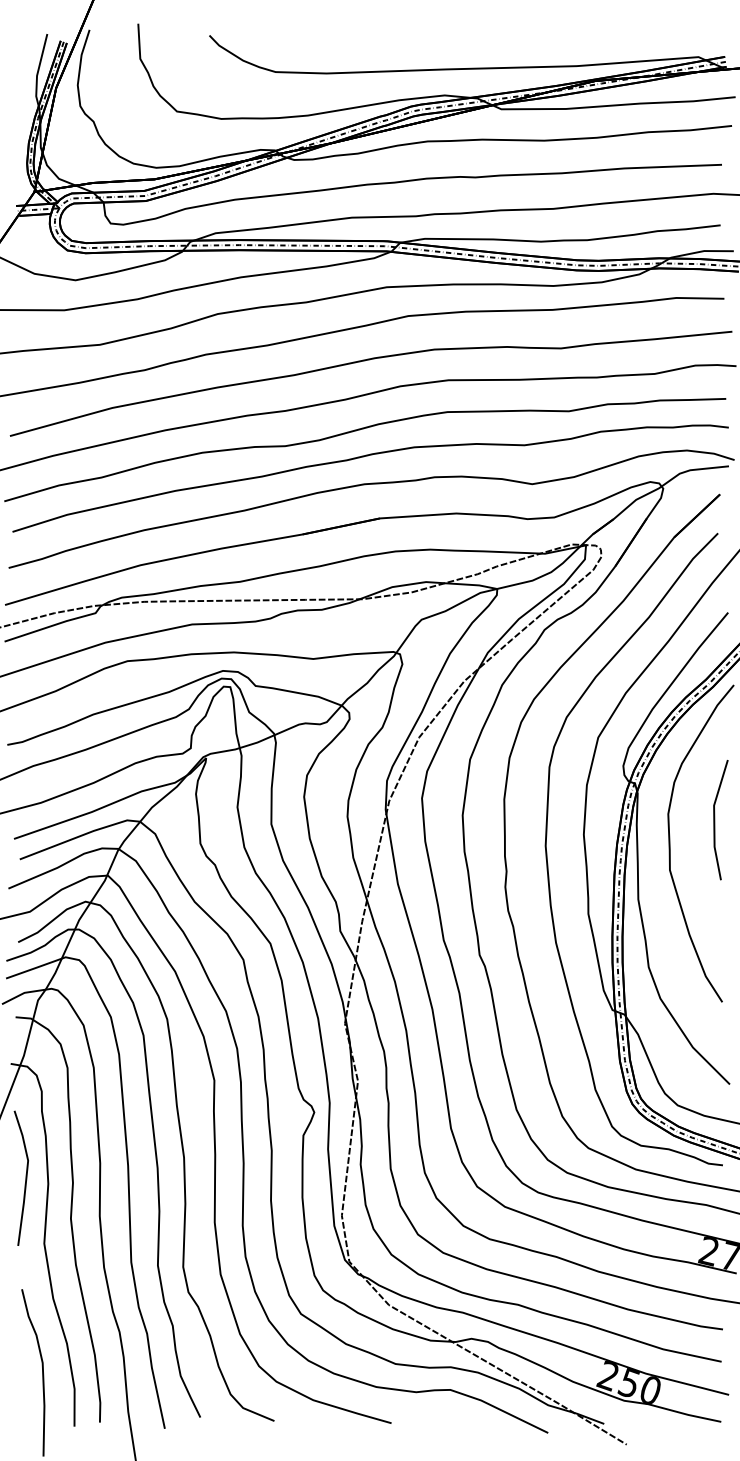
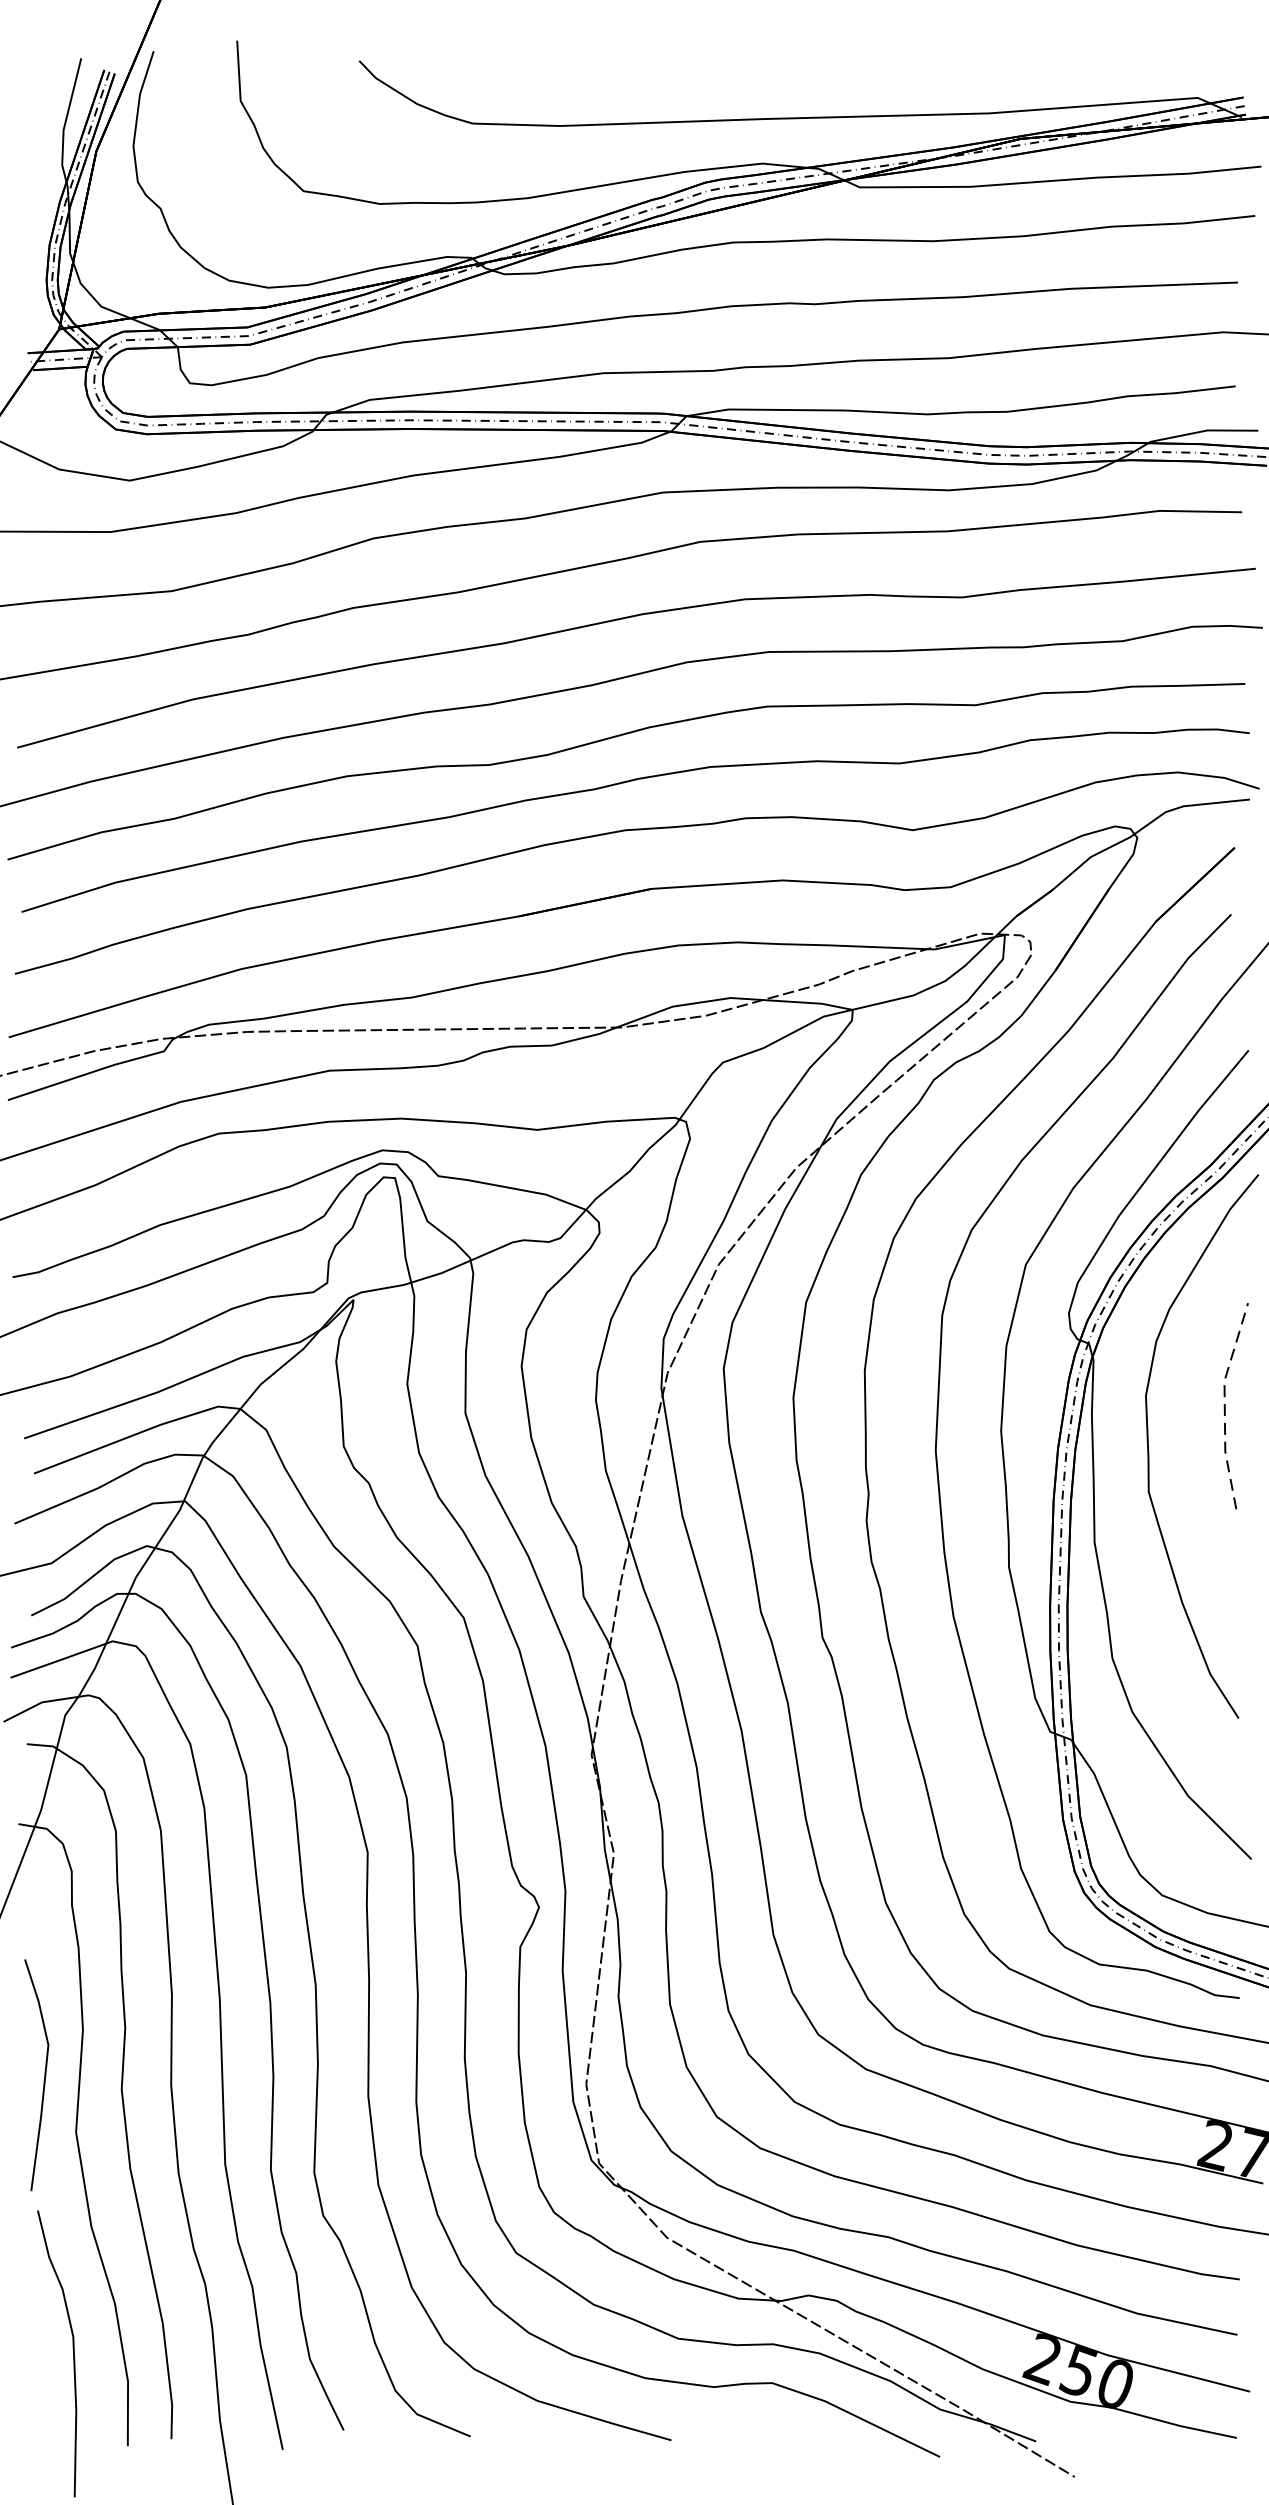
line: (714, 819) -> (1225, 1405), solid -> dashed
line: (25, 1177) -> (43, 2073), moved

